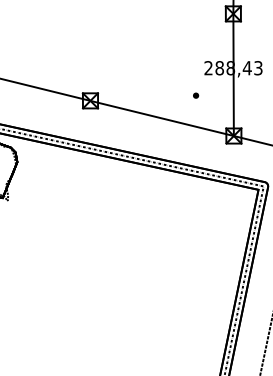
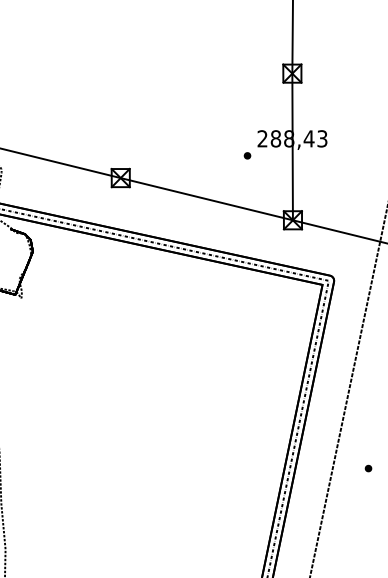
part: (196, 95) -> (247, 155), moved

